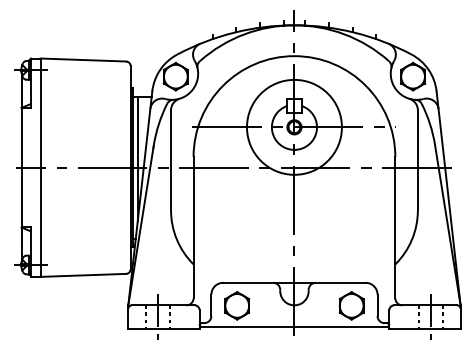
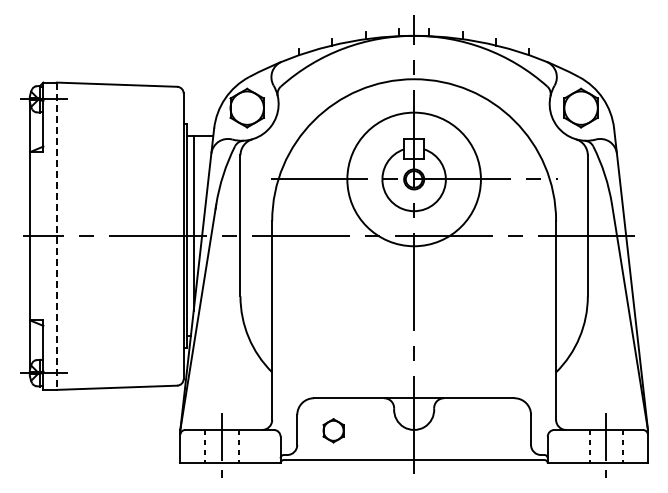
line: (40, 167) -> (56, 236), solid -> dashed
part: (237, 305) -> (333, 430), size x0.6
part: (351, 305) -> (494, 430), removed

